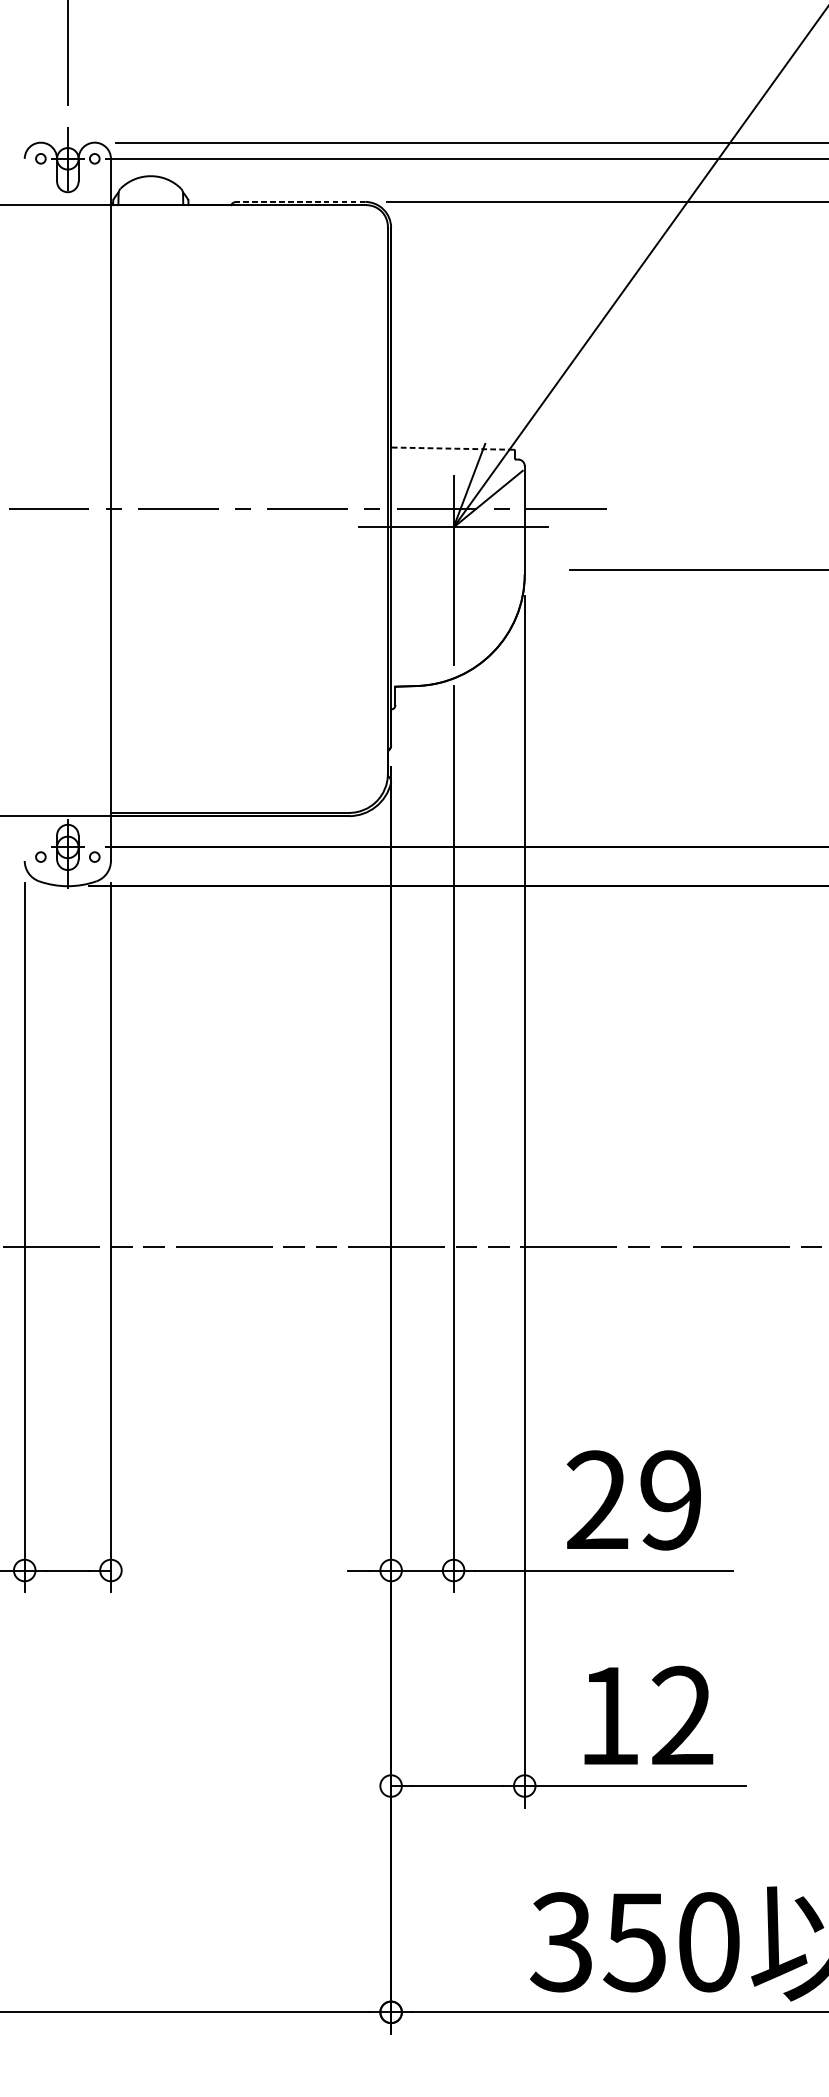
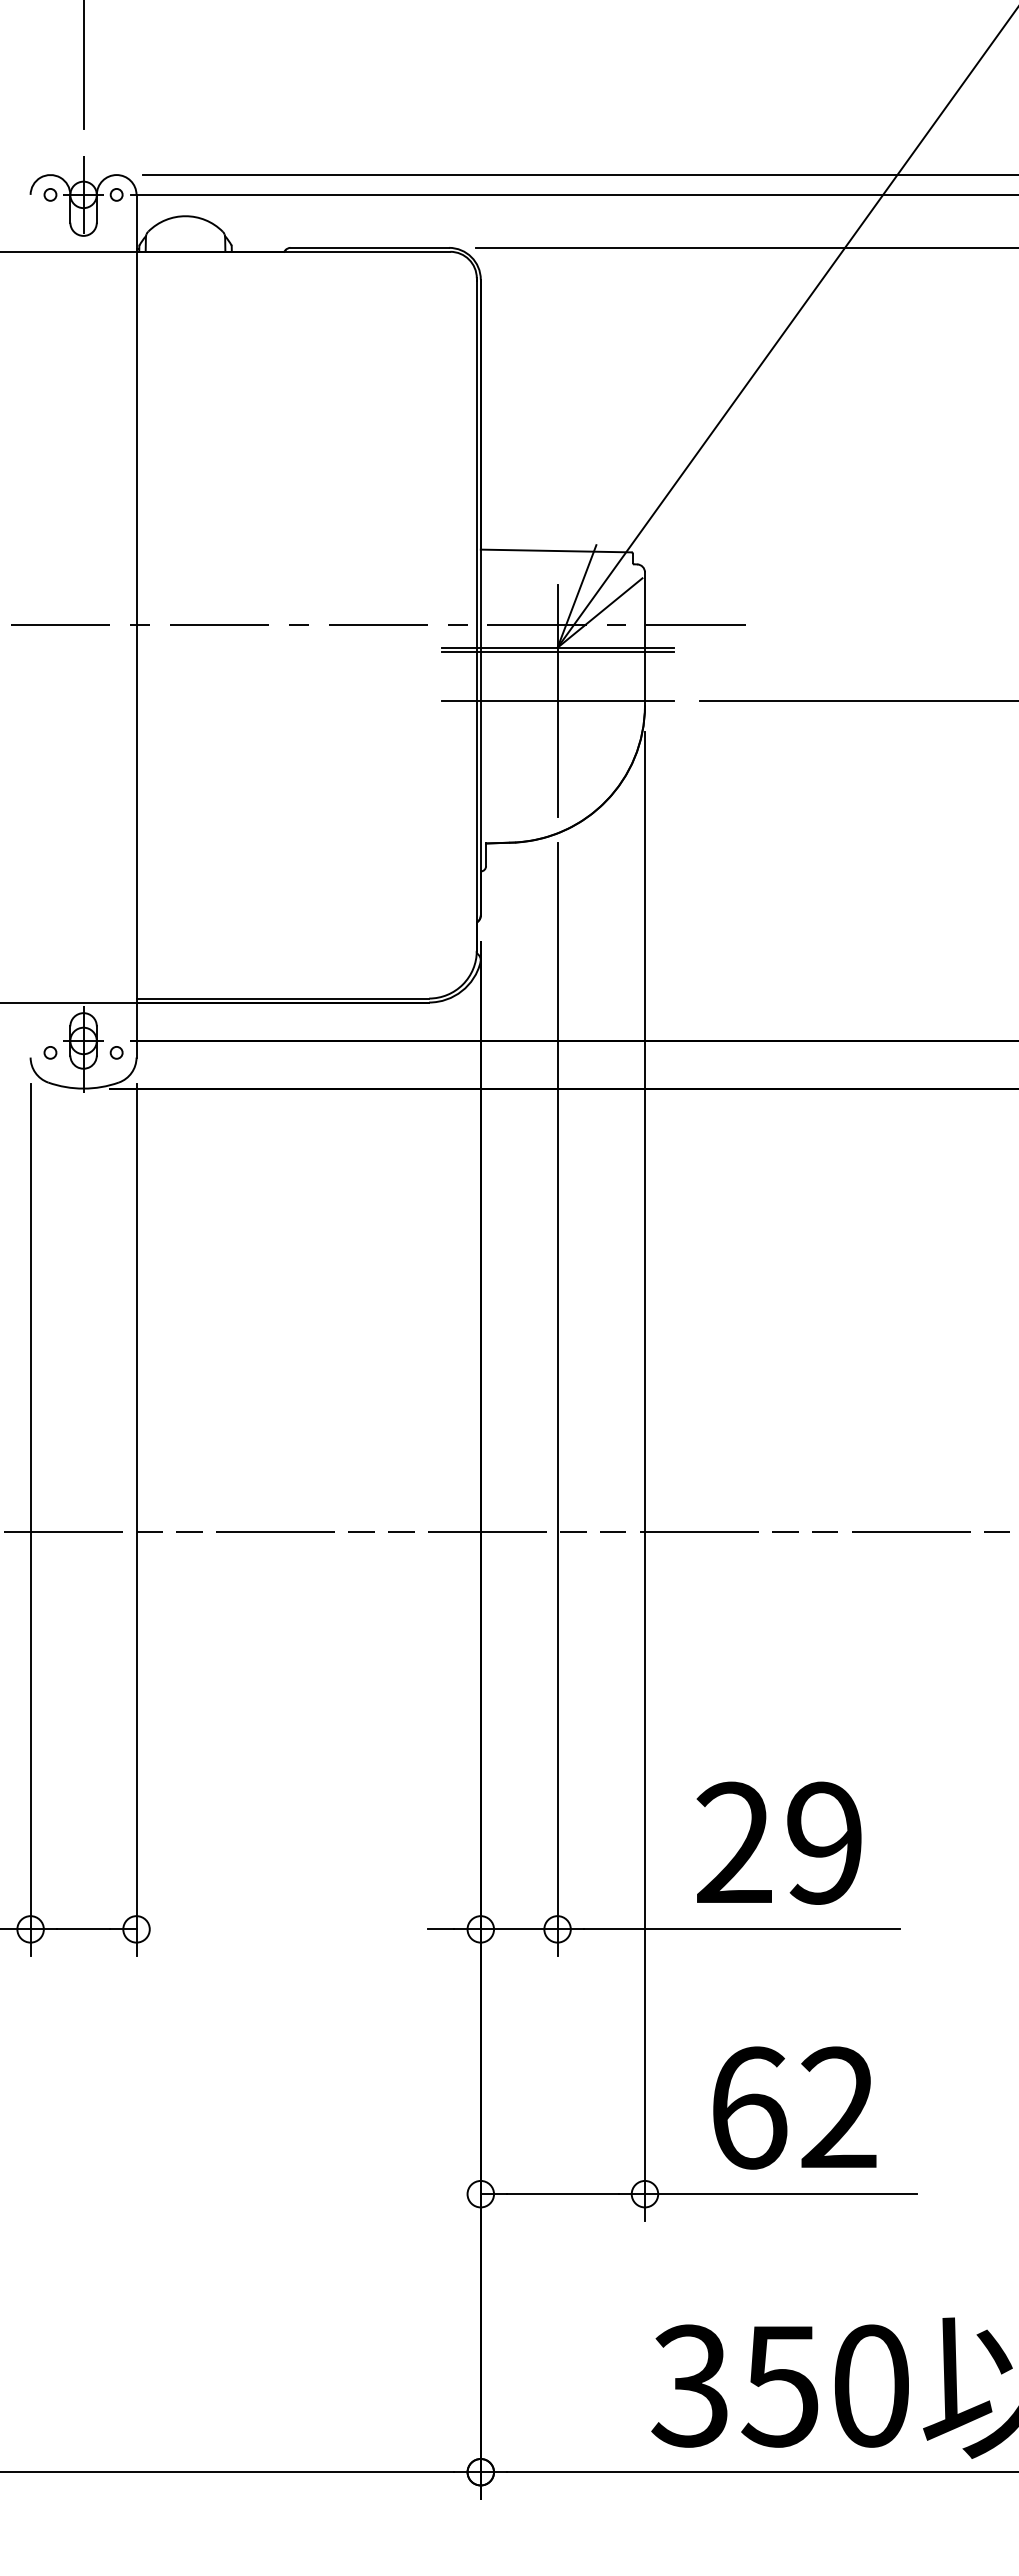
line: (300, 201) -> (369, 247), dashed -> solid
line: (451, 448) -> (555, 550), dashed -> solid
line: (453, 531) -> (557, 652), added
line: (453, 570) -> (557, 700), added
text: (610, 1715) -> (750, 2107), 12 -> 62

